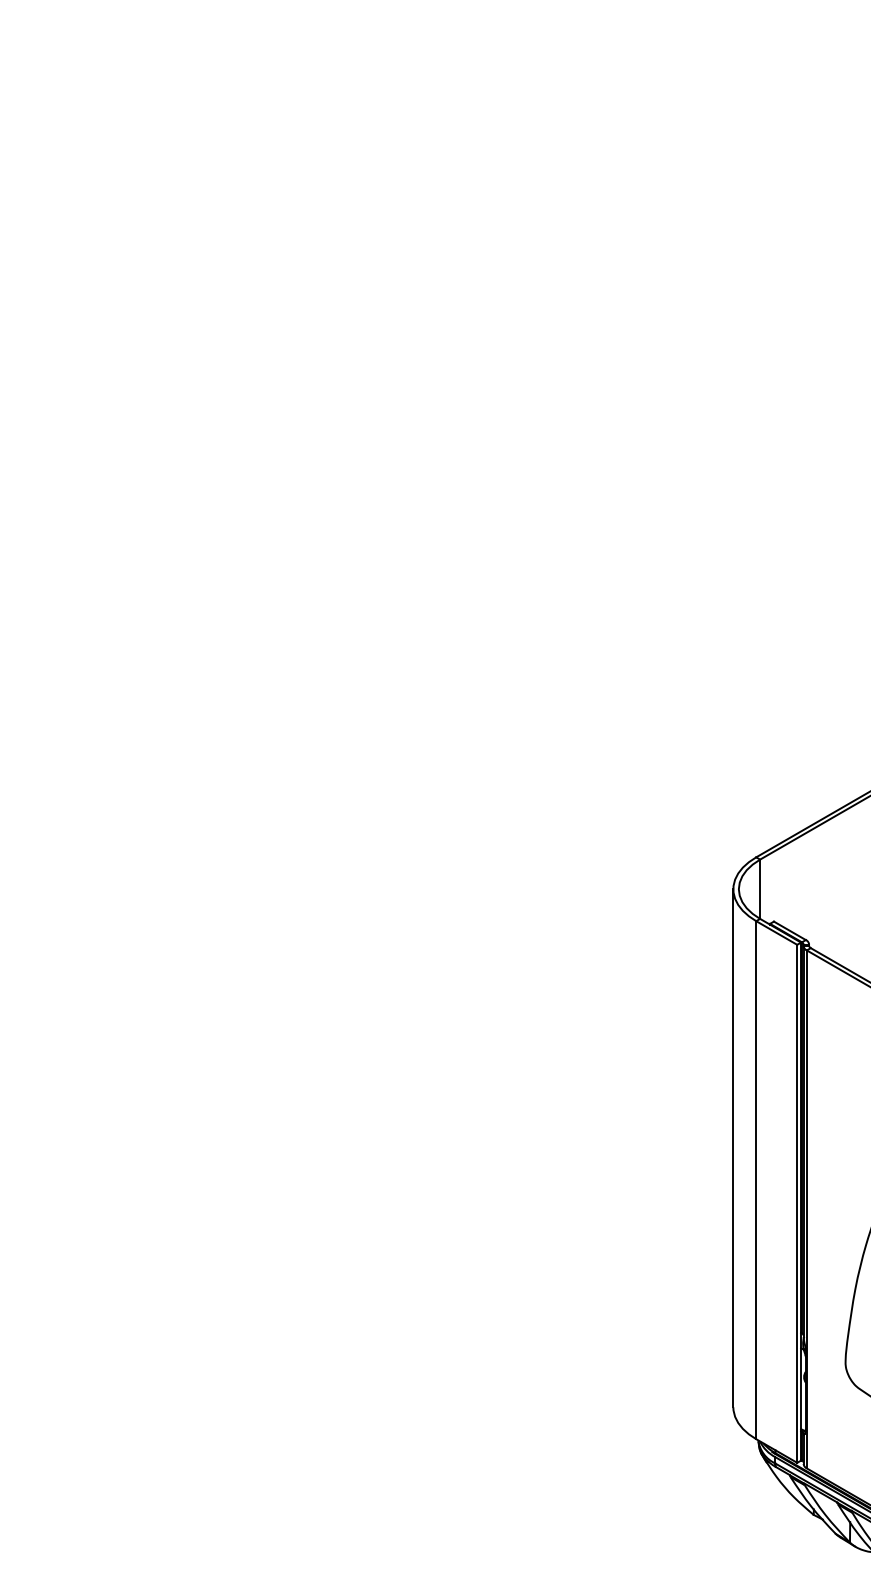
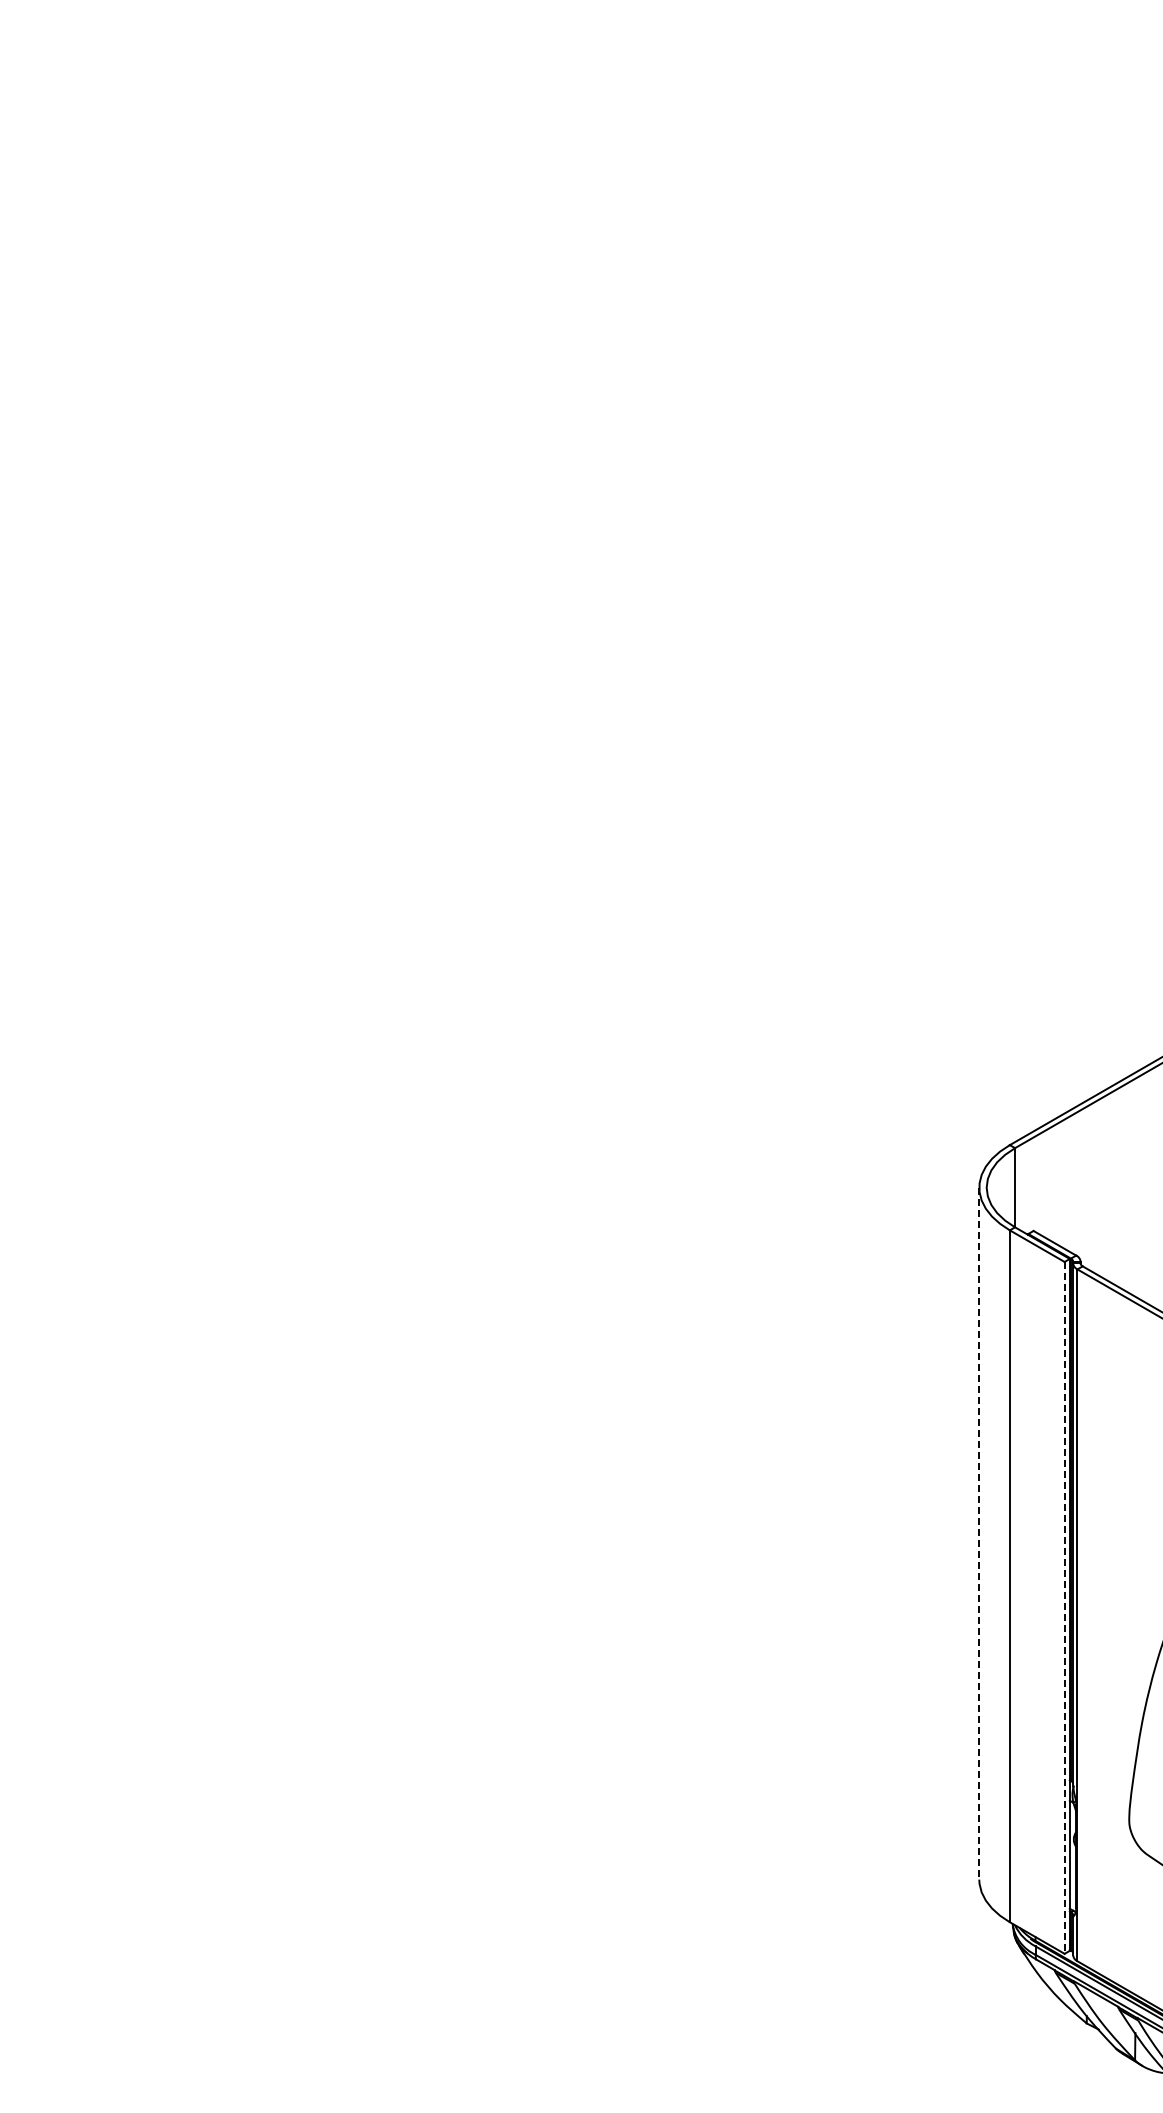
line: (733, 1148) -> (979, 1533), solid -> dashed
line: (797, 1203) -> (1064, 1607), solid -> dashed

